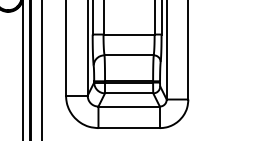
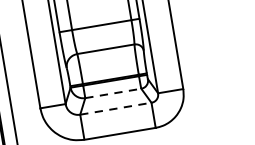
line: (129, 93) -> (113, 93), solid -> dashed
line: (129, 106) -> (116, 108), solid -> dashed

